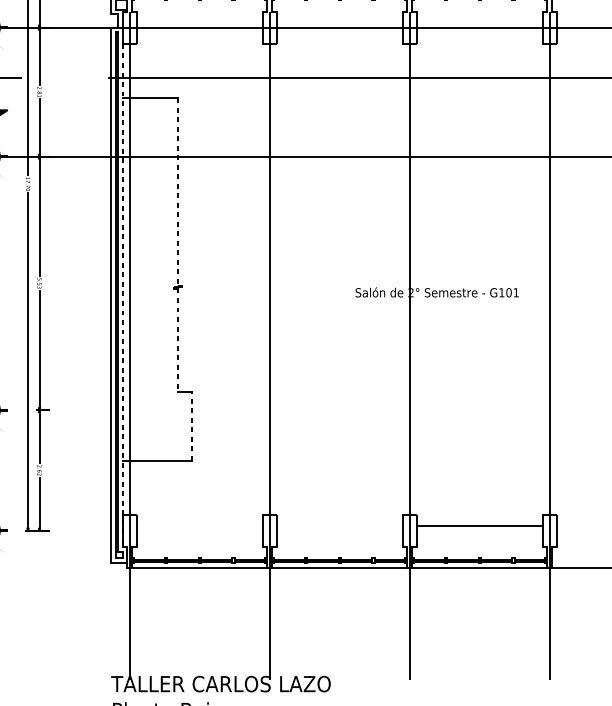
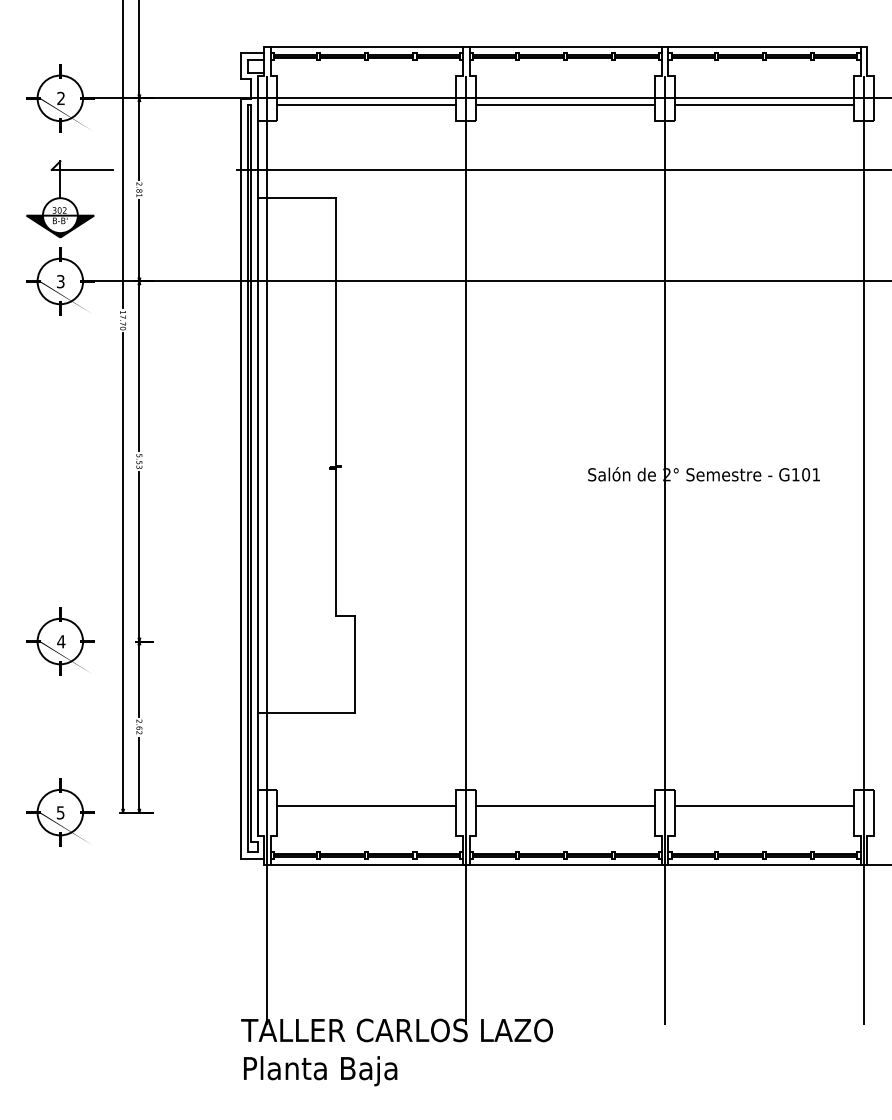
line: (199, 32) -> (366, 105), added
line: (339, 32) -> (565, 105), added
line: (479, 32) -> (764, 105), added
line: (177, 244) -> (335, 406), dashed -> solid
line: (122, 296) -> (257, 479), dashed -> solid
line: (191, 426) -> (355, 664), dashed -> solid
line: (199, 526) -> (366, 806), added
line: (339, 526) -> (565, 806), added

